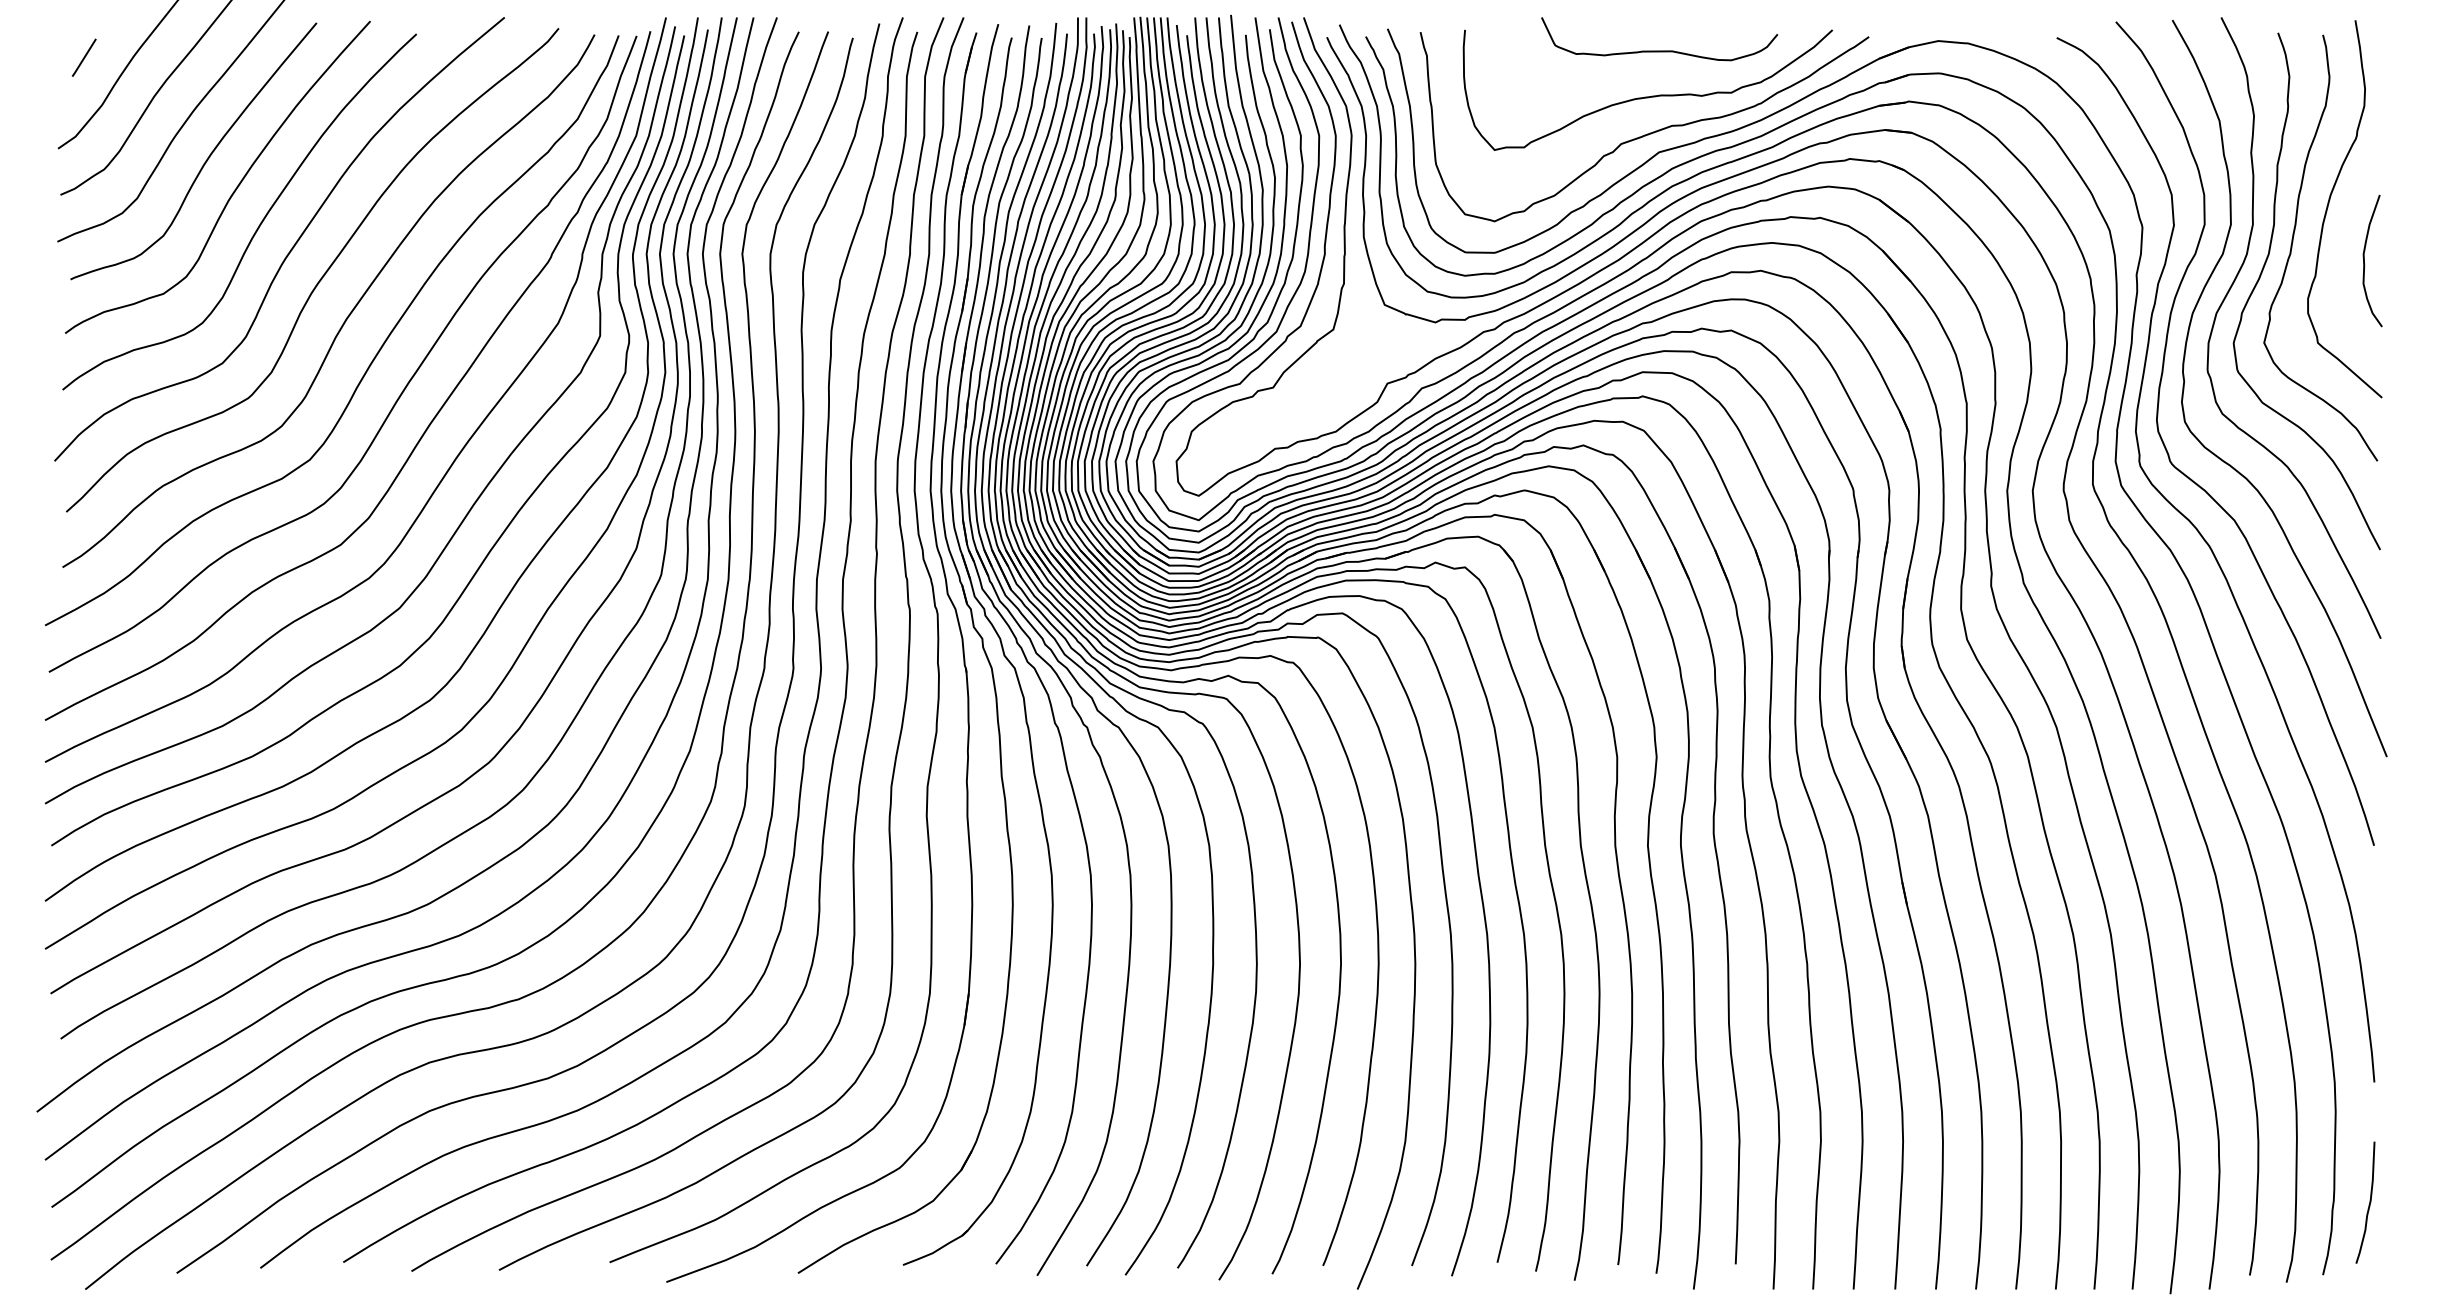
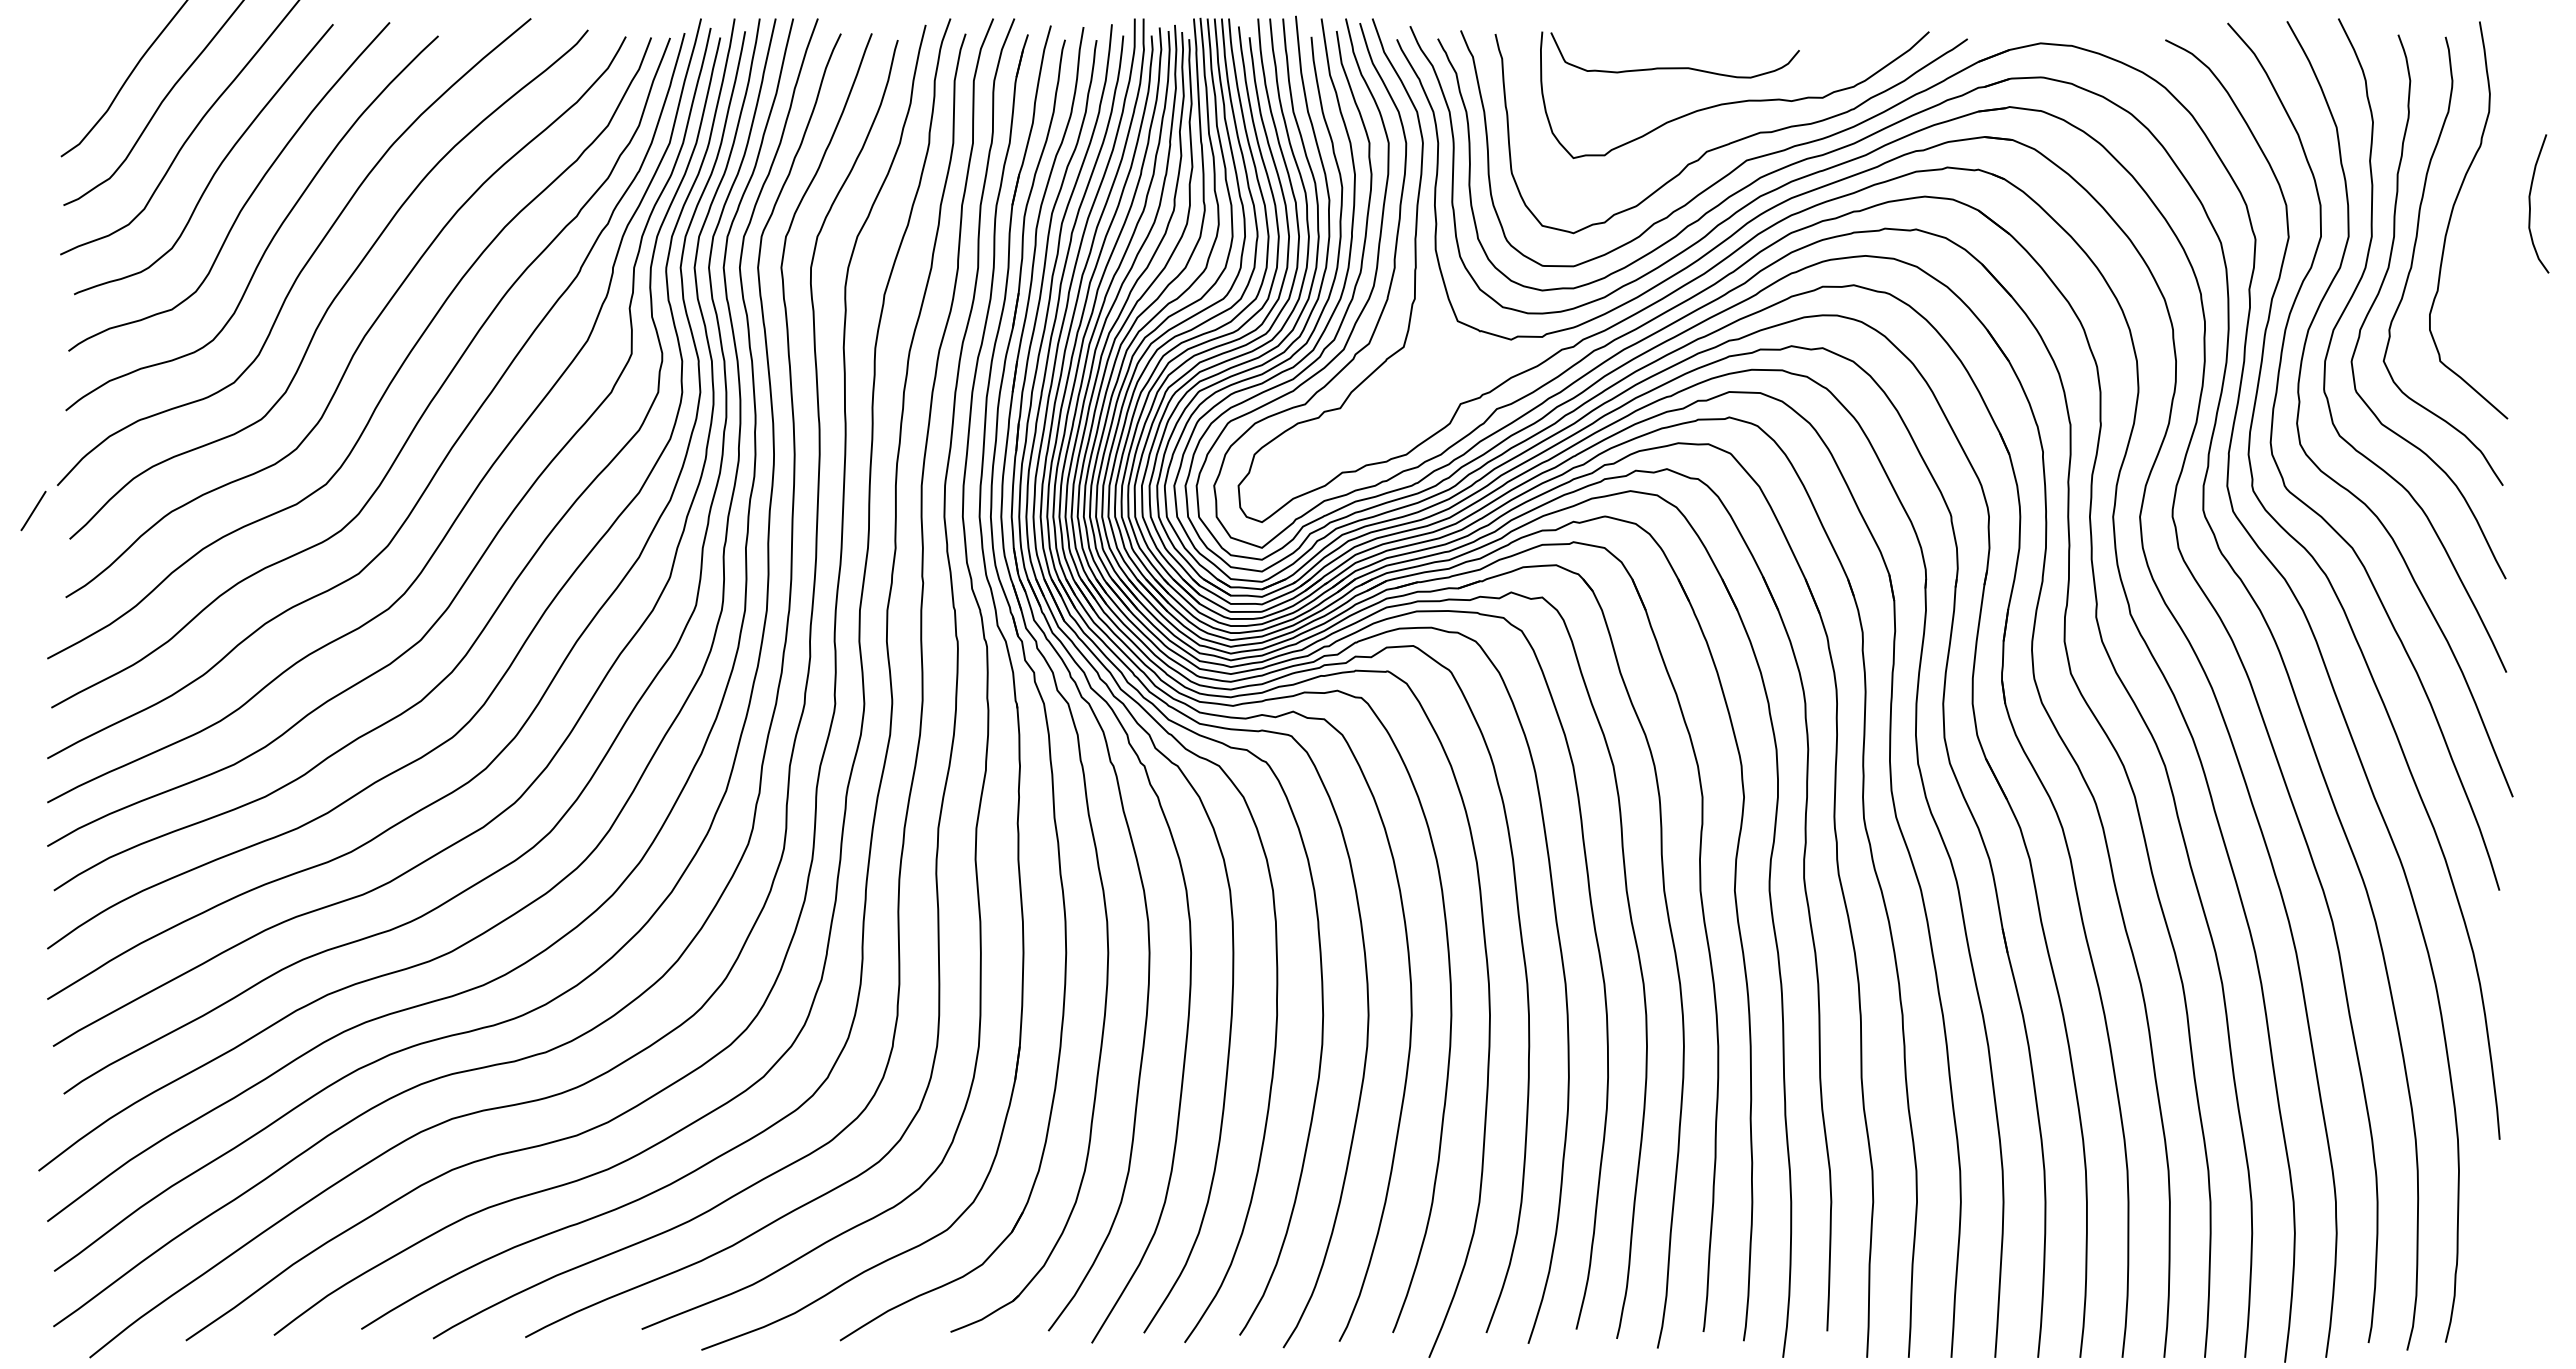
curve: (1658, 50) -> (1674, 67), moved
line: (84, 57) -> (33, 510), moved
curve: (2364, 260) -> (2530, 203), moved
curve: (2368, 1204) -> (2493, 1268), removed

